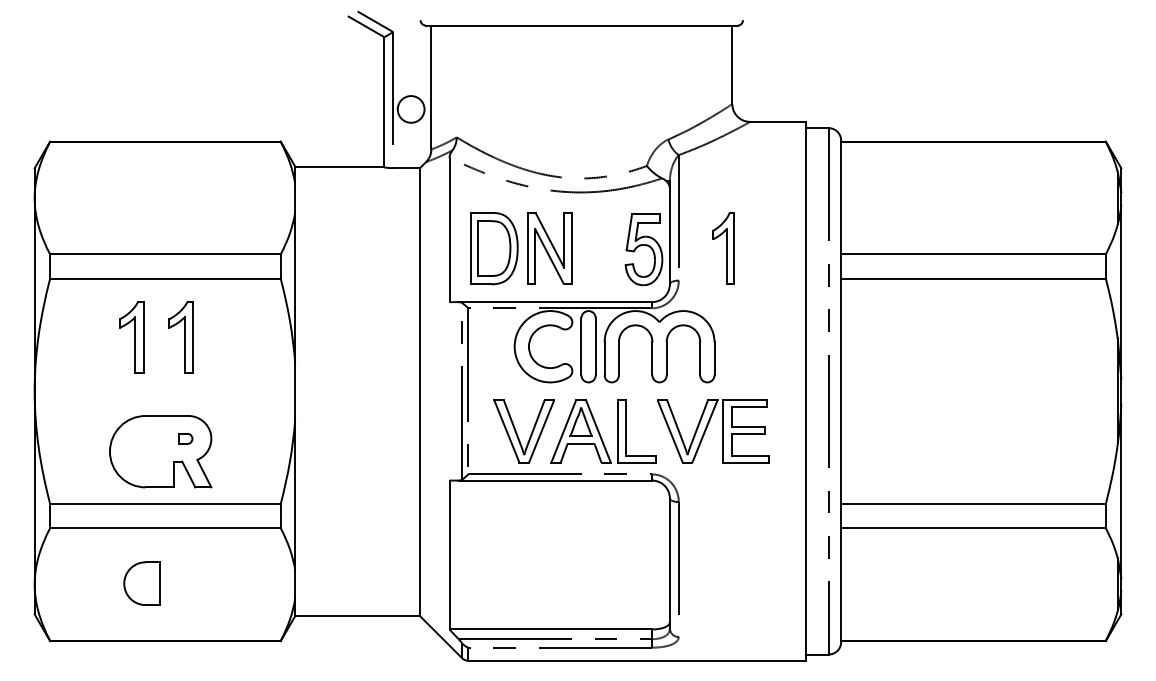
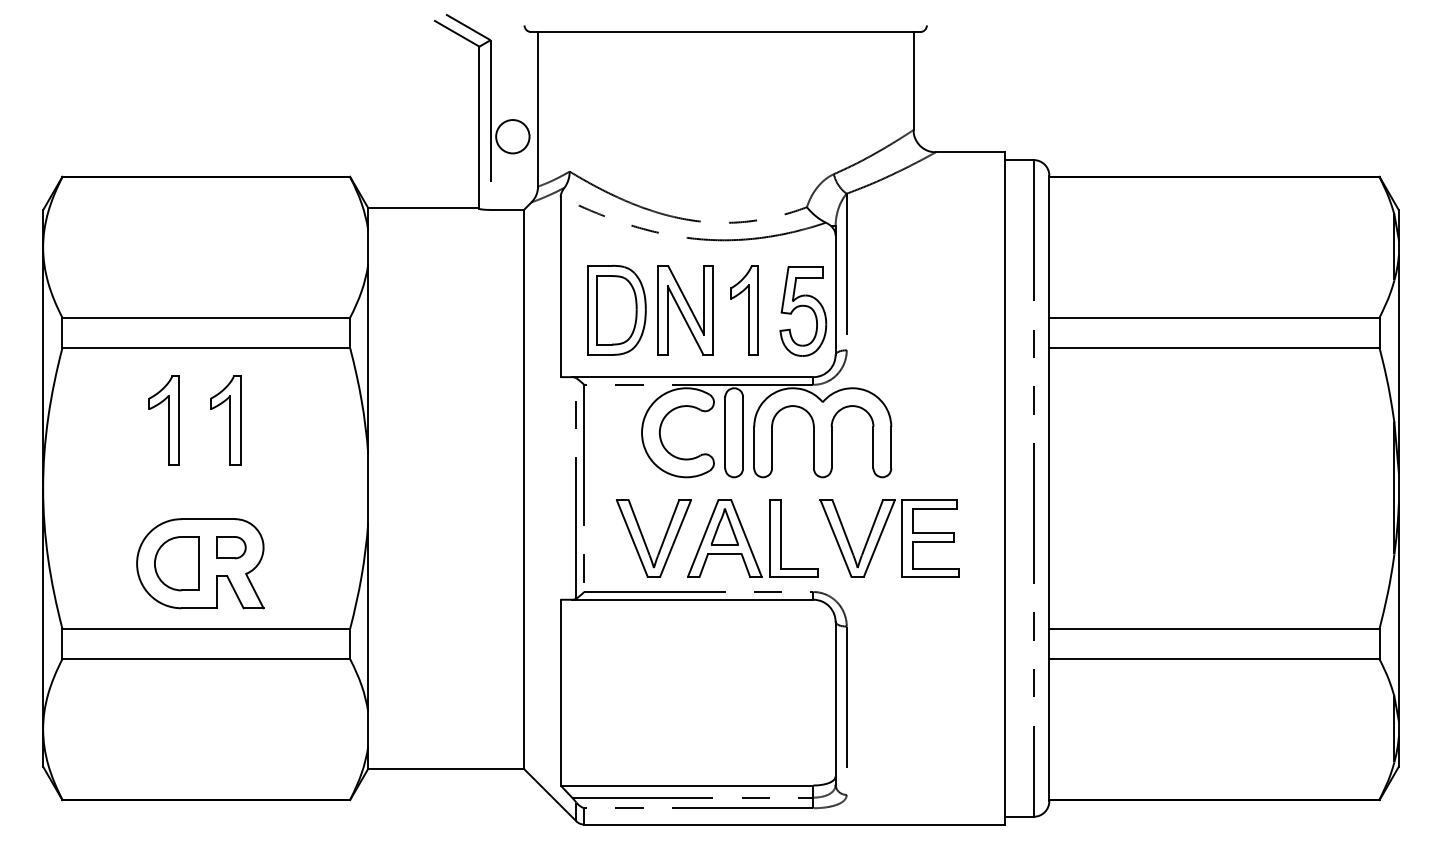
part: (723, 248) -> (744, 310), moved
part: (185, 438) -> (231, 547), size x1.67
part: (141, 583) -> (176, 563), moved

